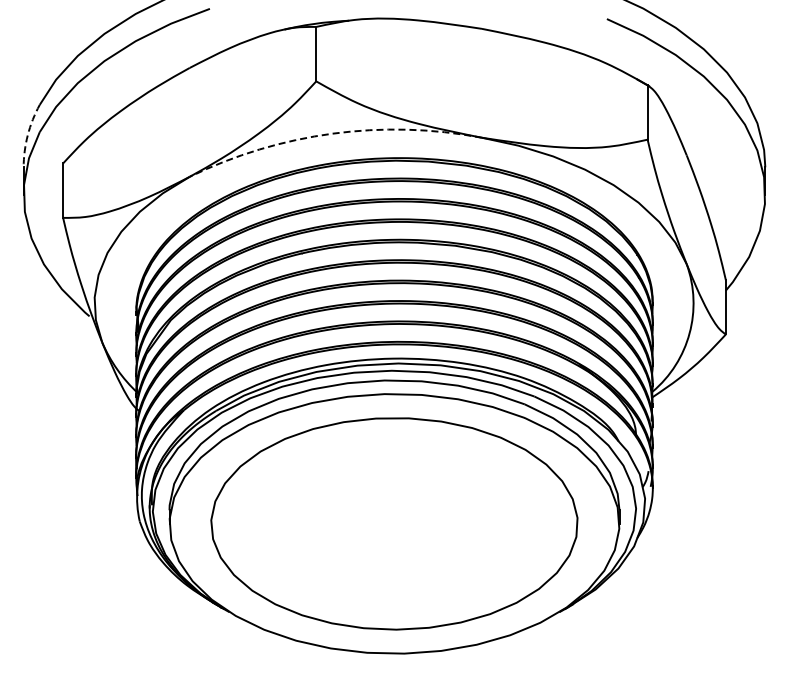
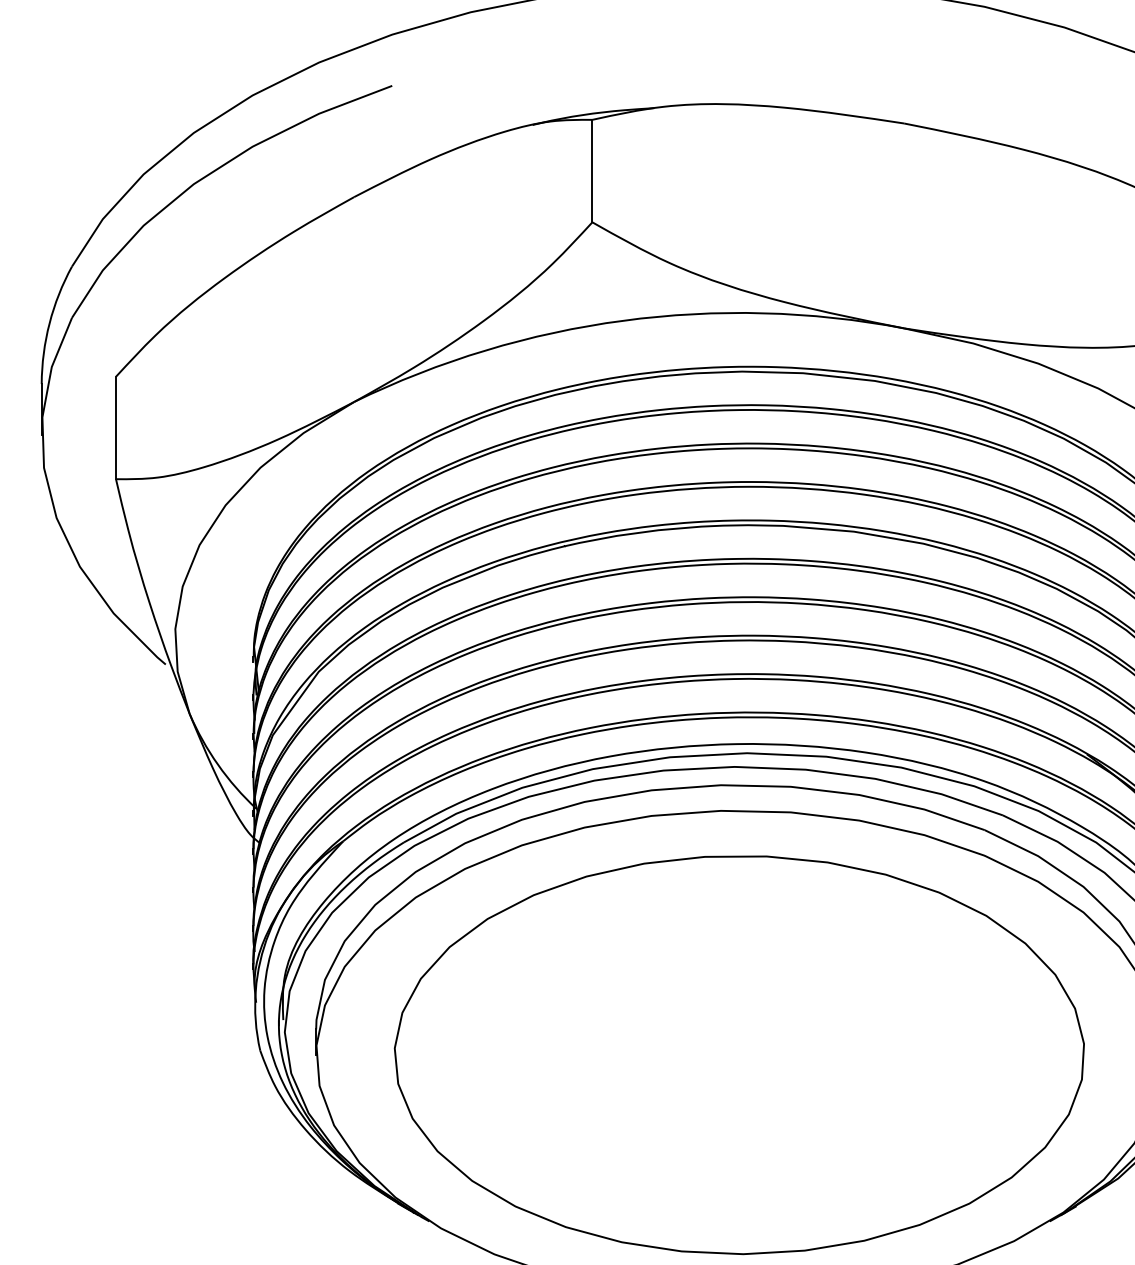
arc: (332, 133) -> (622, 320), dashed -> solid
arc: (27, 135) -> (48, 324), dashed -> solid

